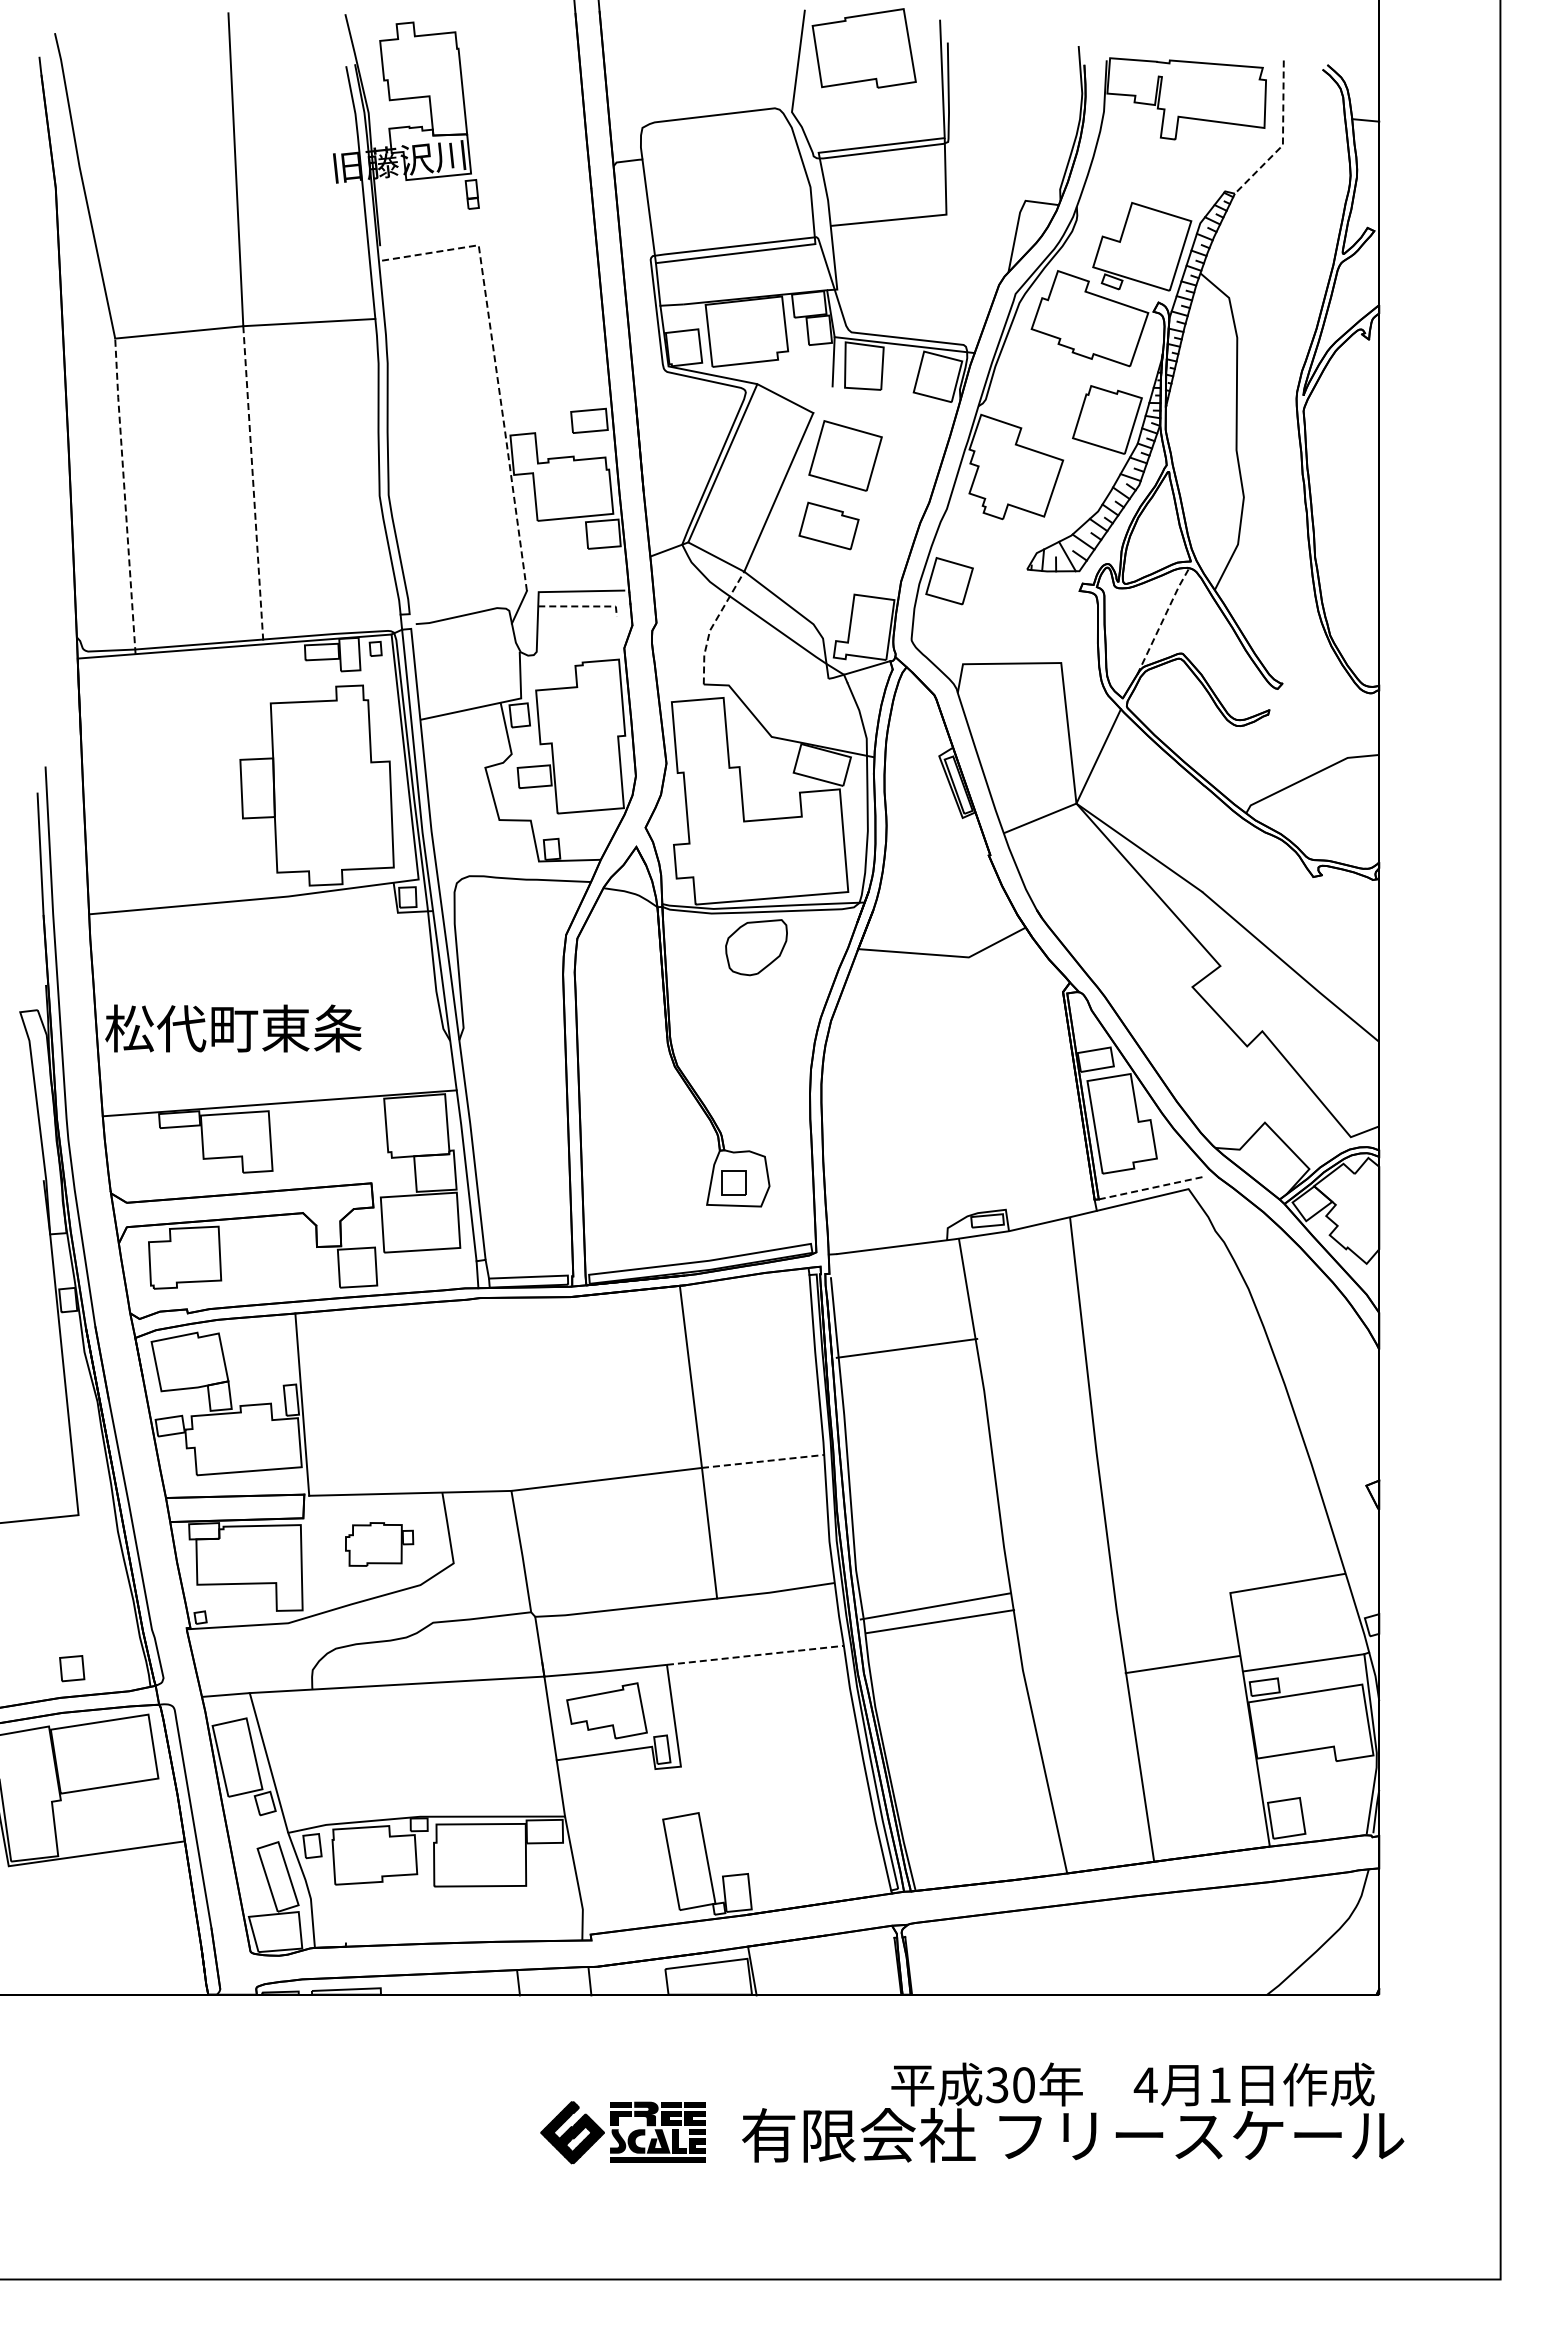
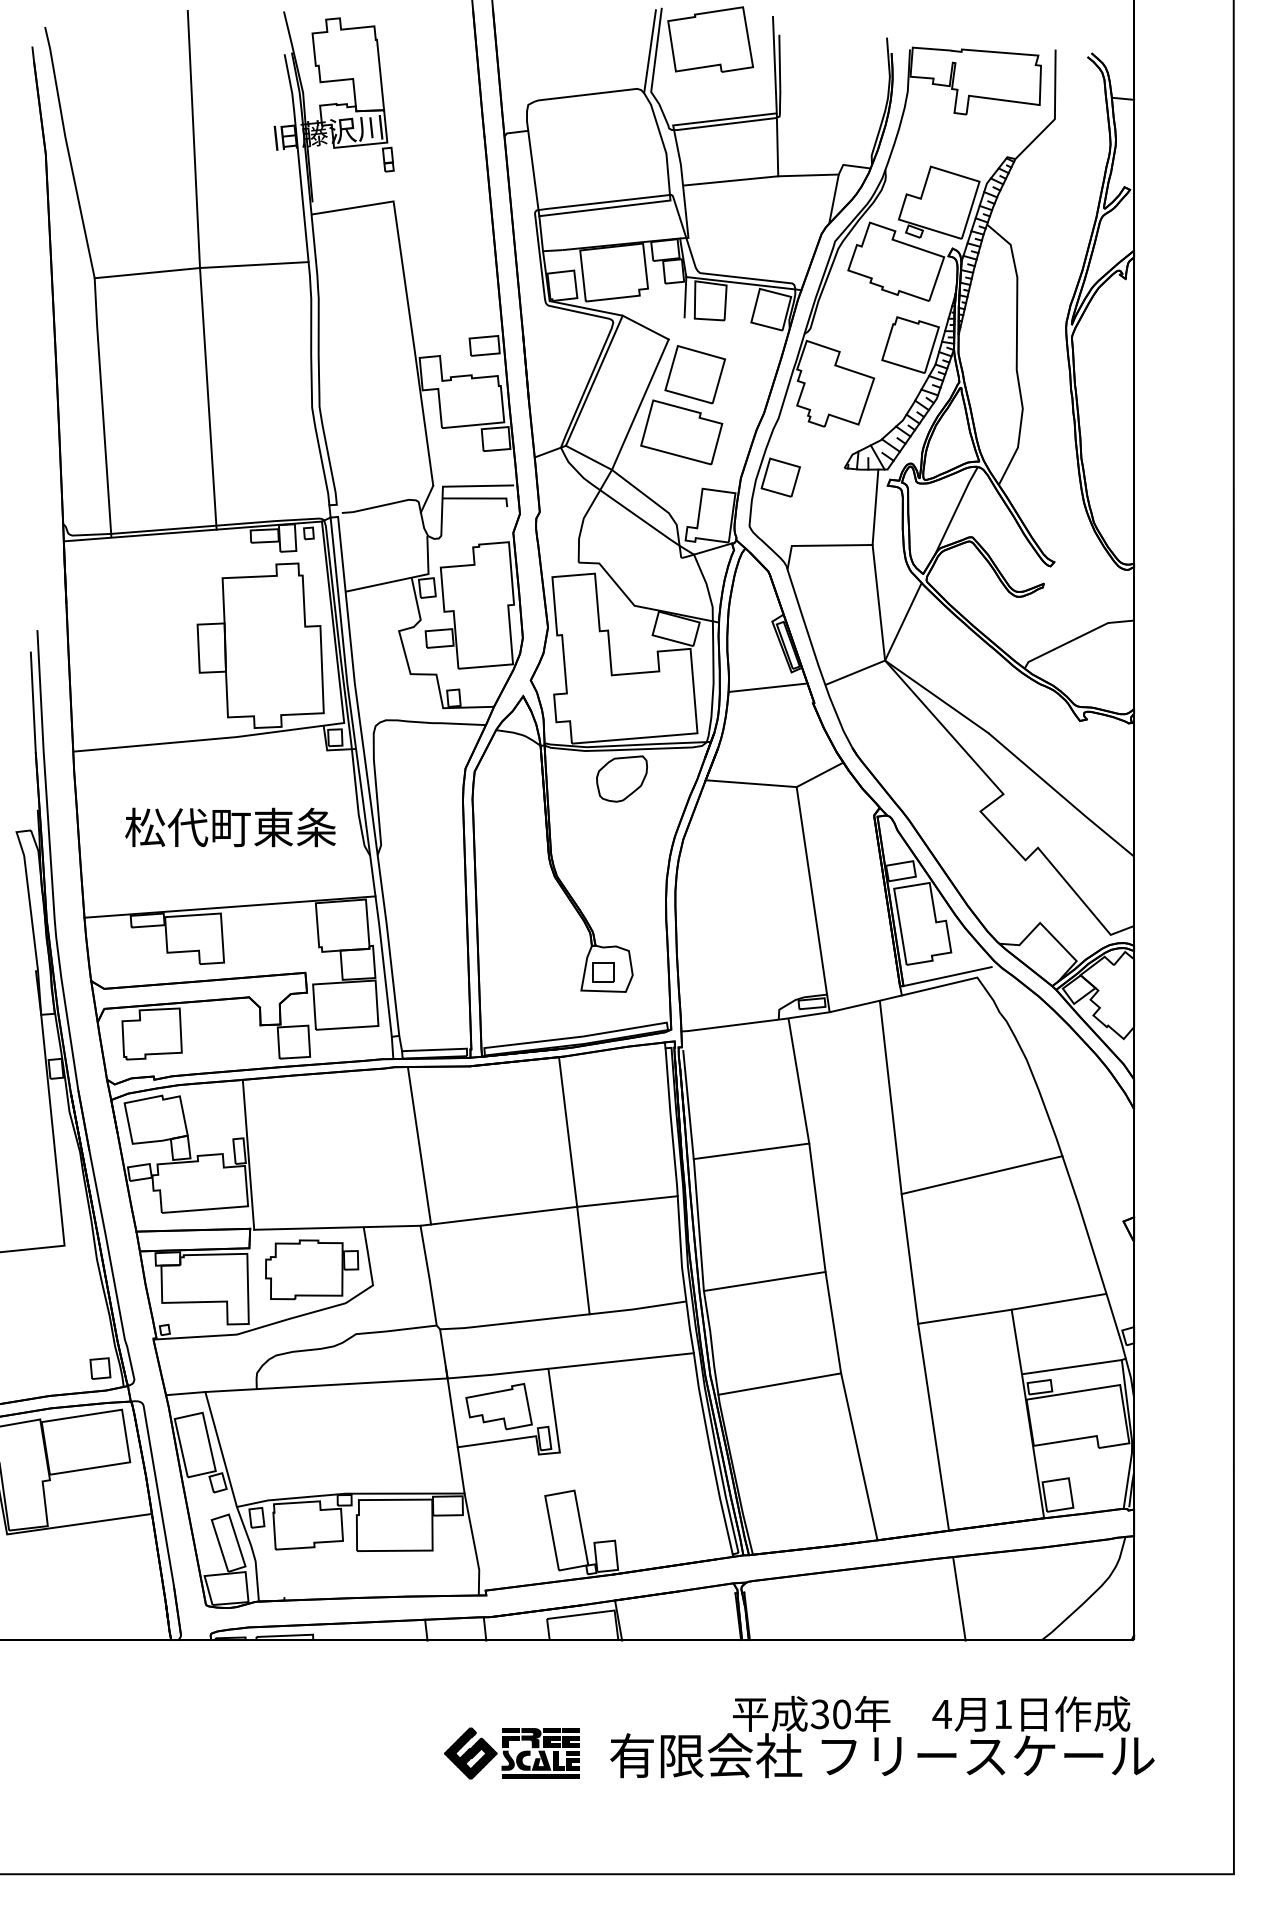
line: (790, 62) -> (649, 51), added
line: (1283, 138) -> (1055, 113), dashed -> solid
line: (983, 213) -> (808, 175), added
line: (496, 367) -> (408, 301), dashed -> solid
line: (253, 485) -> (208, 399), dashed -> solid
line: (124, 495) -> (102, 407), dashed -> solid
part: (828, 525) -> (681, 431), size x1.67
line: (583, 606) -> (479, 498), dashed -> solid
line: (1064, 617) -> (875, 507), added
line: (1163, 619) -> (956, 509), dashed -> solid
line: (712, 625) -> (585, 514), dashed -> solid
line: (934, 836) -> (768, 687), added
text: (233, 1028) -> (230, 827), moved
line: (986, 1083) -> (811, 890), added
line: (1152, 1187) -> (947, 976), dashed -> solid
line: (906, 1347) -> (751, 1150), moved
line: (510, 1393) -> (419, 1145), added
line: (1194, 1429) -> (982, 1175), added
line: (763, 1461) -> (627, 1201), dashed -> solid
part: (379, 1544) -> (312, 1269), size x1.67
line: (934, 1606) -> (779, 1384), moved
line: (940, 1621) -> (765, 1281), moved
line: (755, 1655) -> (621, 1361), dashed -> solid
line: (1182, 1664) -> (964, 1316), moved
part: (72, 1668) -> (100, 1368), moved
line: (1166, 1944) -> (959, 1598), added

